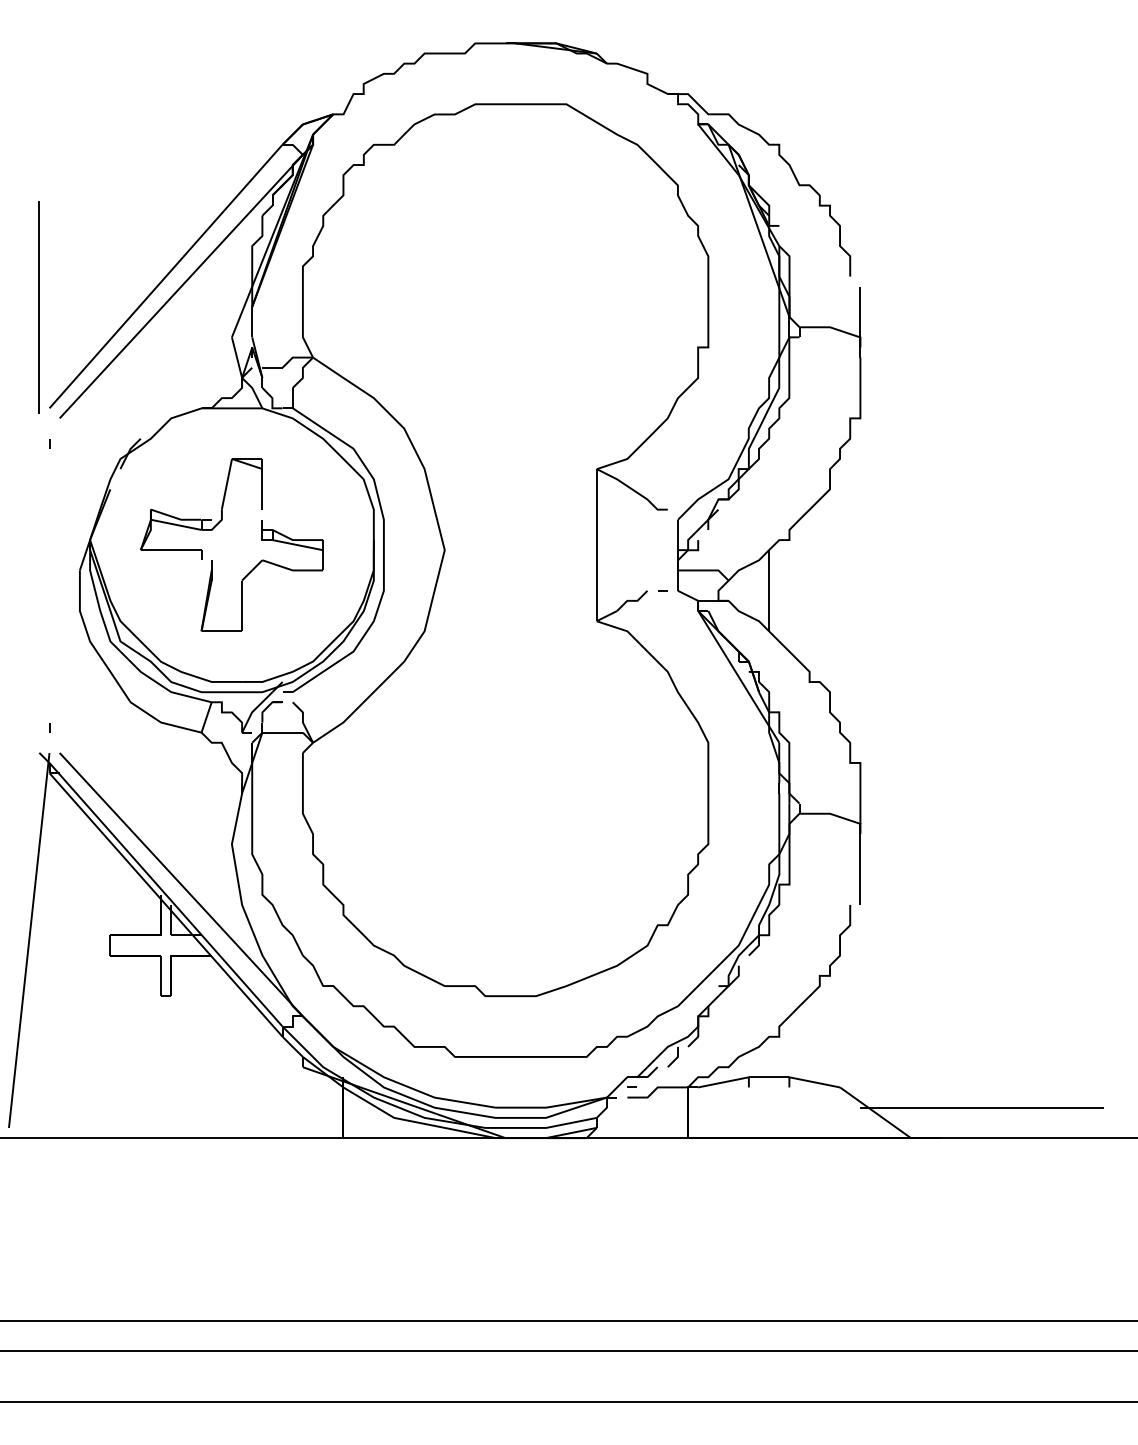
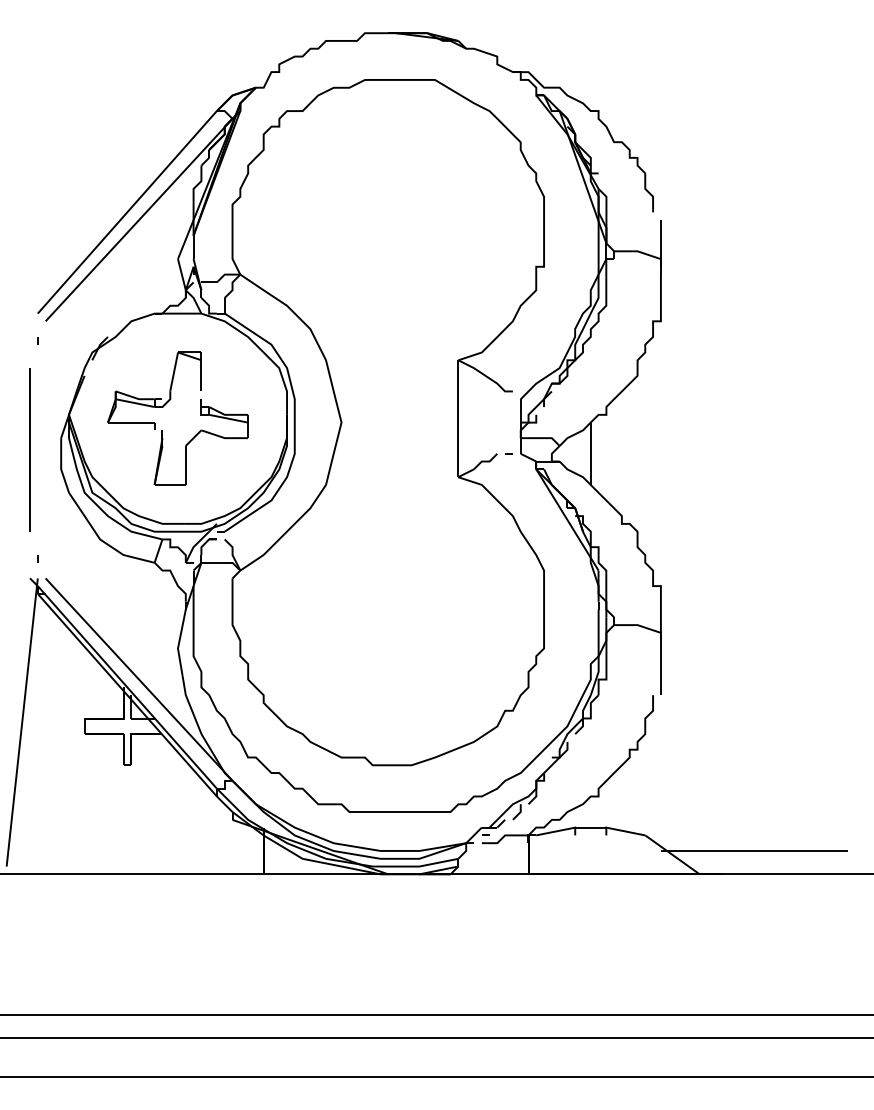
line: (38, 307) -> (29, 449), moved

